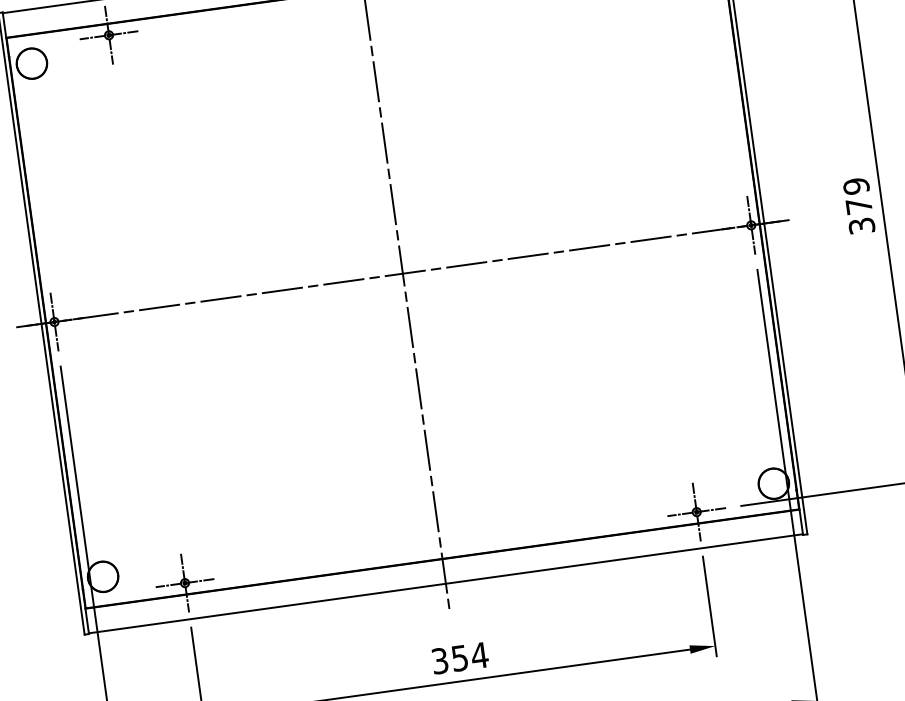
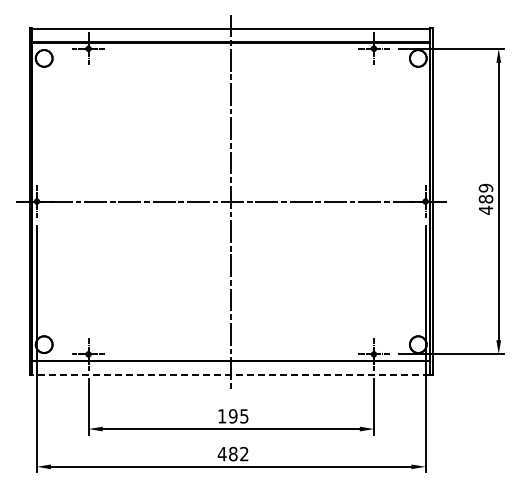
text: (859, 215) -> (485, 204), 379 -> 489
line: (444, 583) -> (230, 374), solid -> dashed
text: (460, 658) -> (233, 416), 354 -> 195

